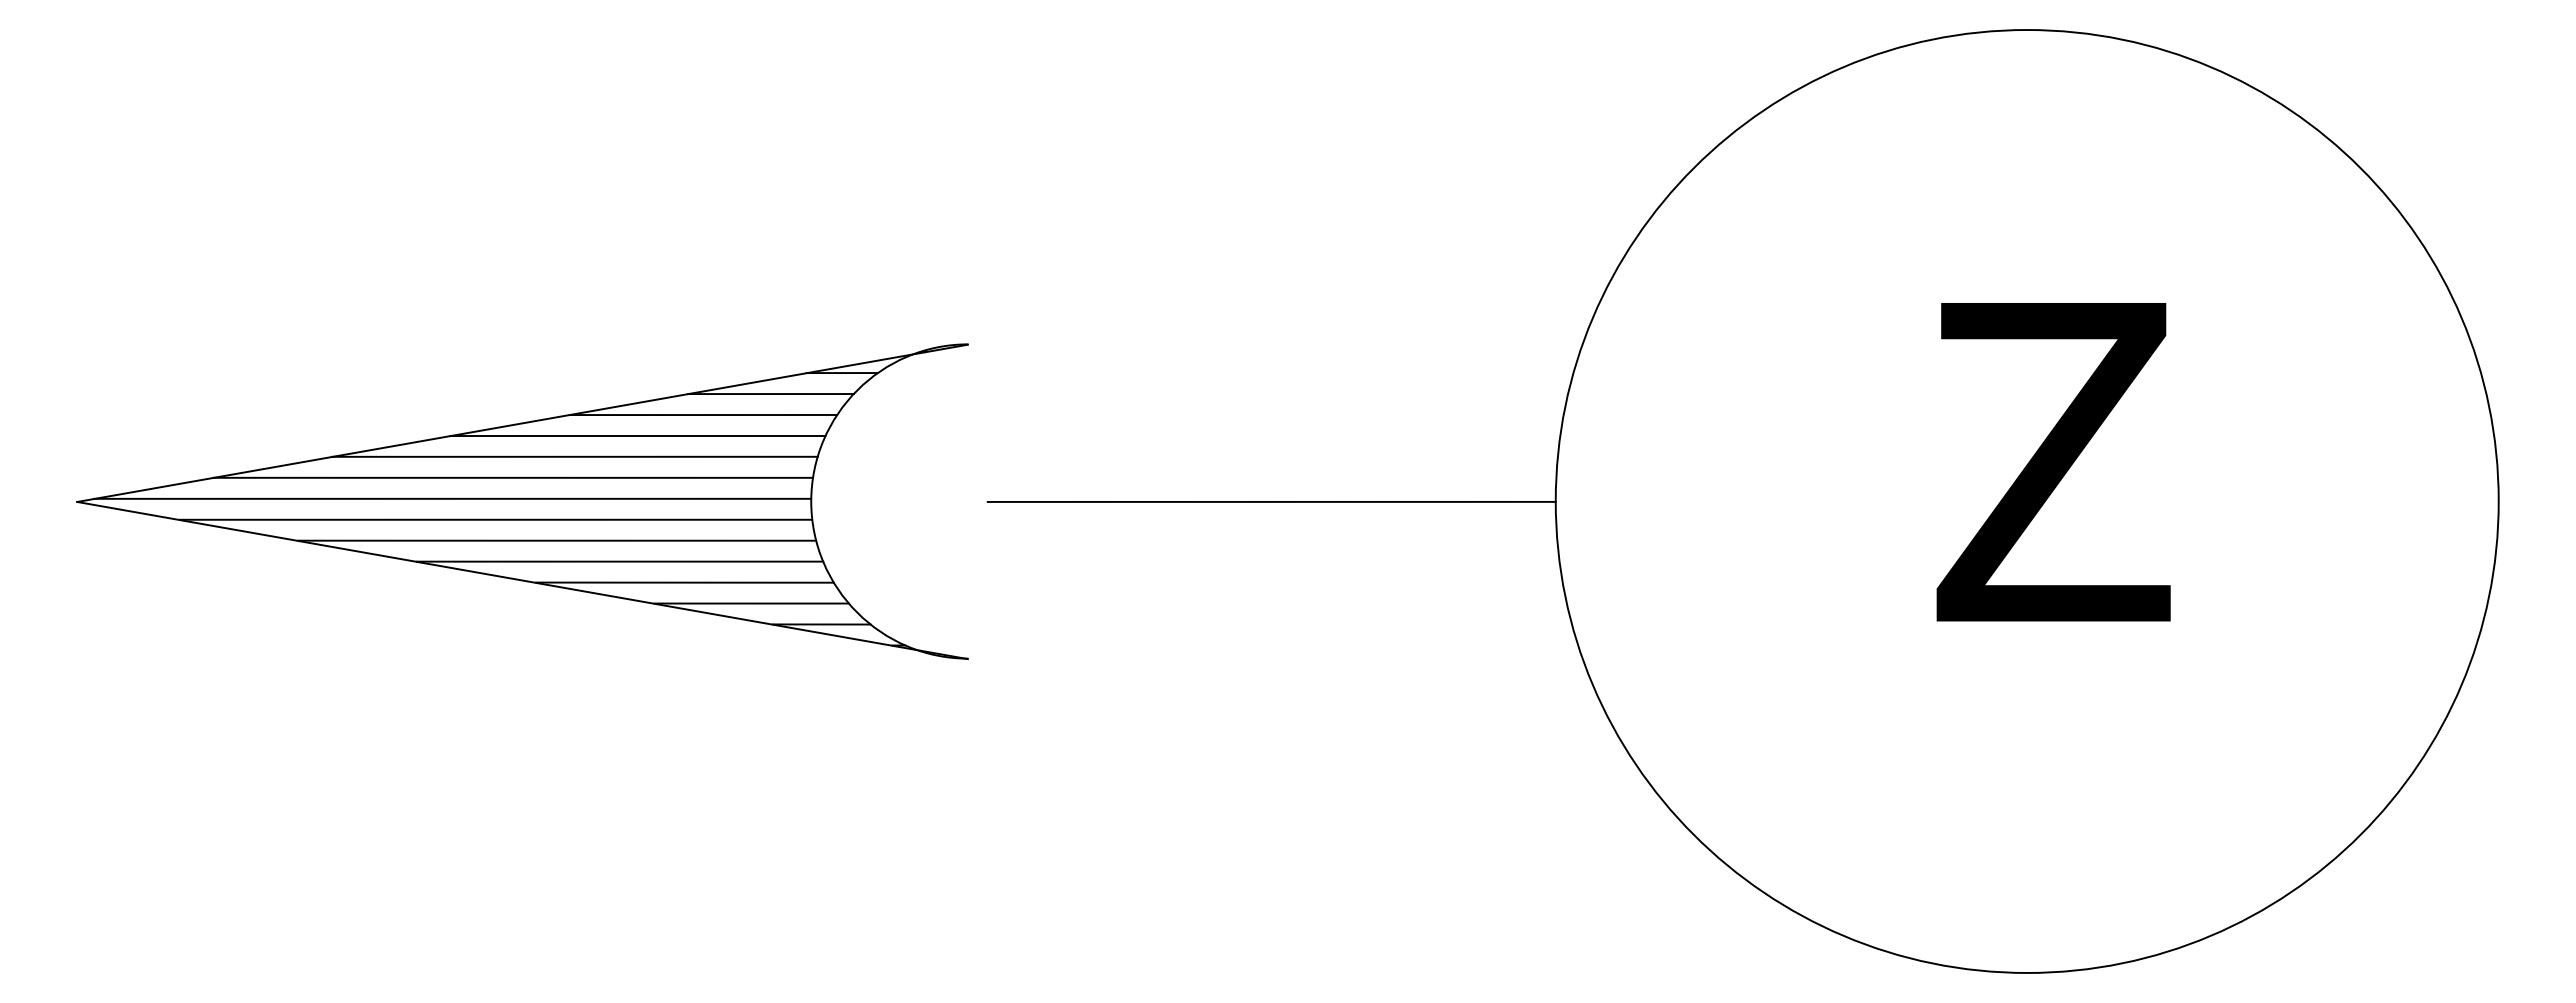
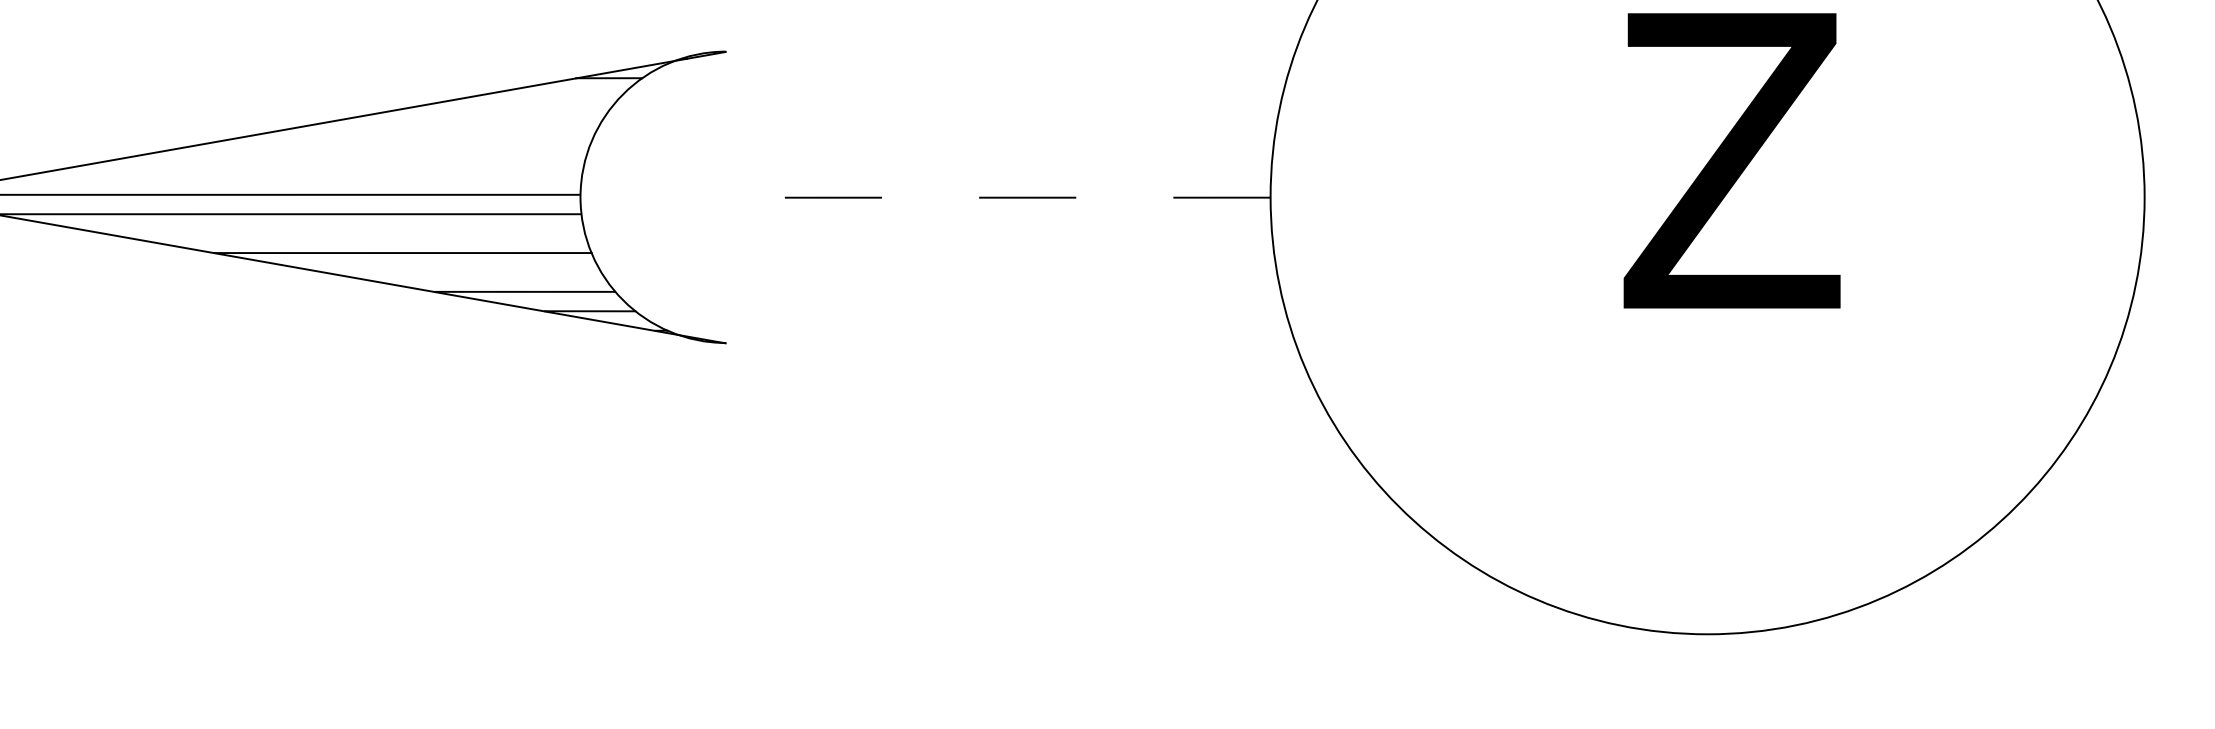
line: (770, 394) -> (542, 98), removed
line: (702, 414) -> (479, 116), removed
line: (637, 435) -> (419, 136), removed
line: (574, 456) -> (361, 155), removed
line: (512, 477) -> (303, 175), removed
line: (1271, 501) -> (1007, 197), solid -> dashed
line: (556, 540) -> (344, 233), removed
line: (684, 582) -> (463, 272), removed

